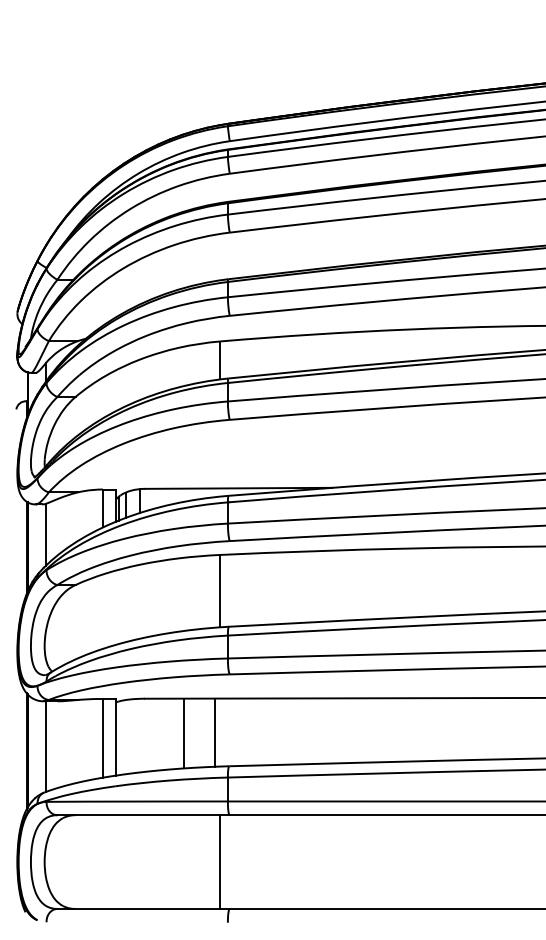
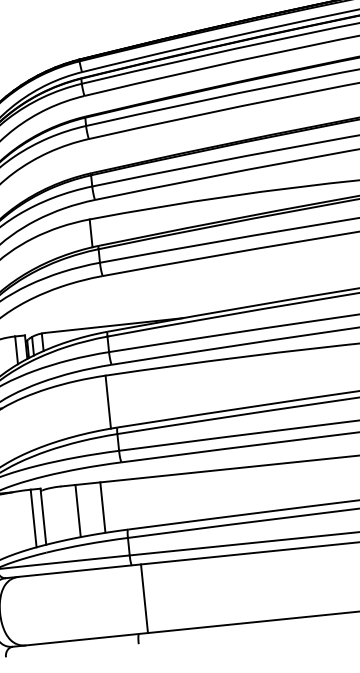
line: (215, 732) -> (103, 507), moved
line: (184, 733) -> (78, 510), moved
line: (219, 861) -> (144, 598), moved

